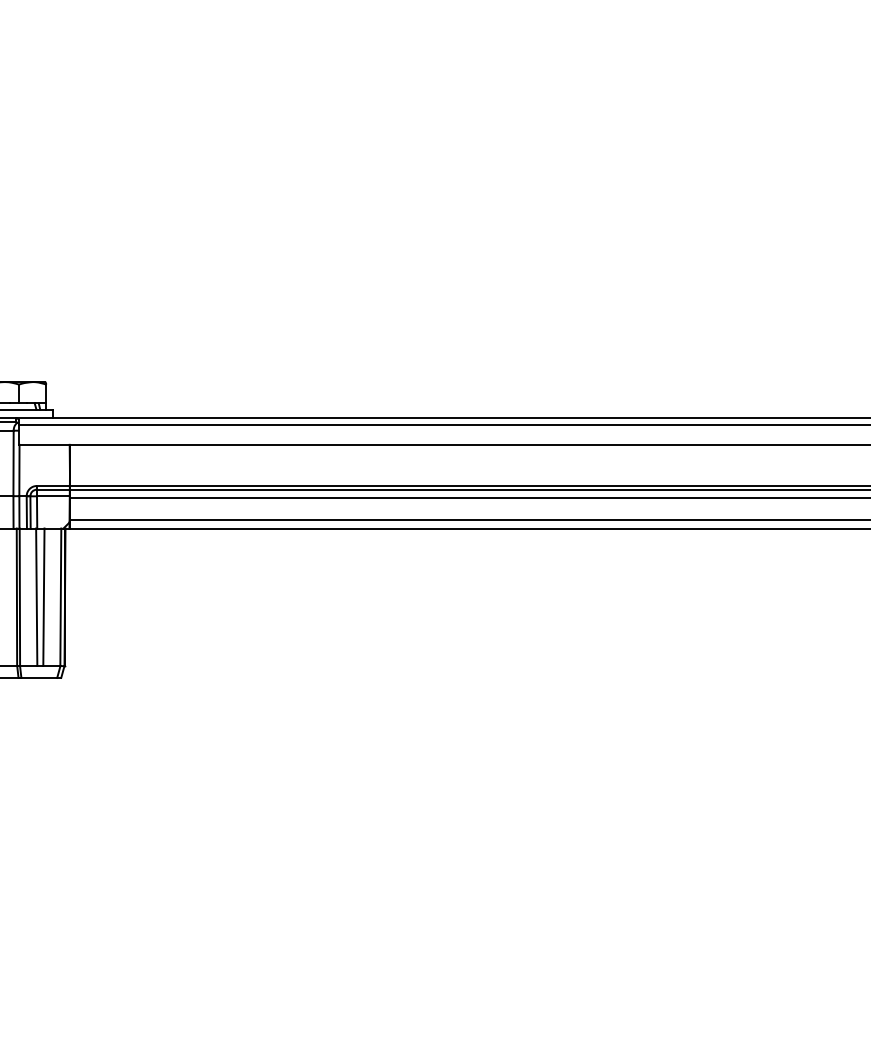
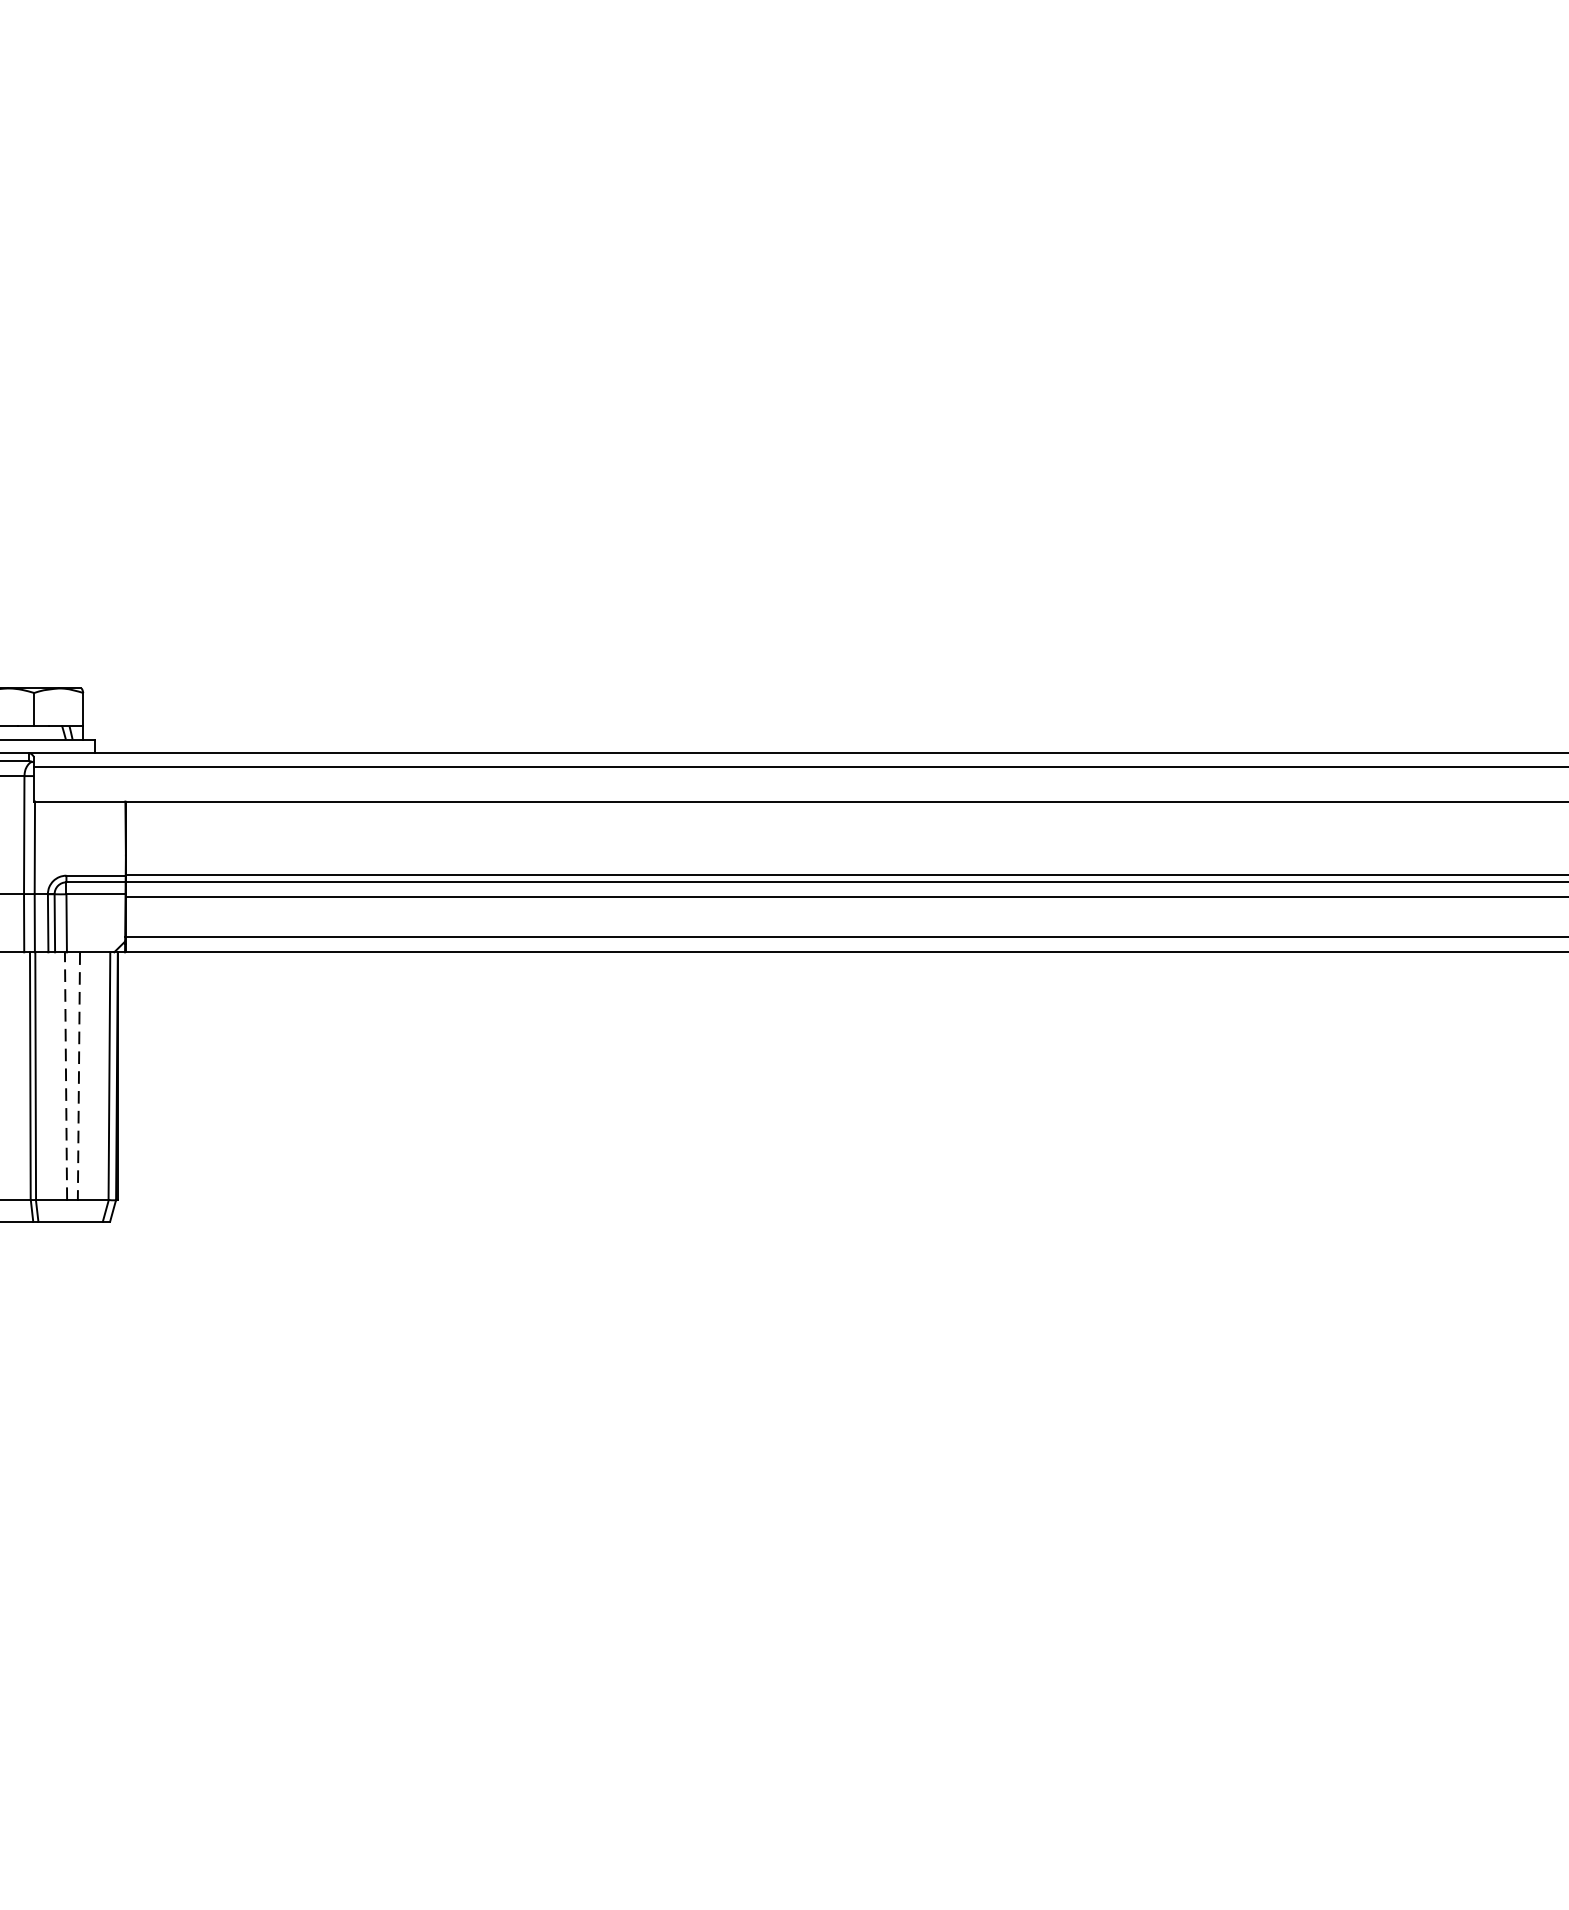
line: (36, 597) -> (65, 1076), solid -> dashed
line: (43, 597) -> (78, 1076), solid -> dashed

